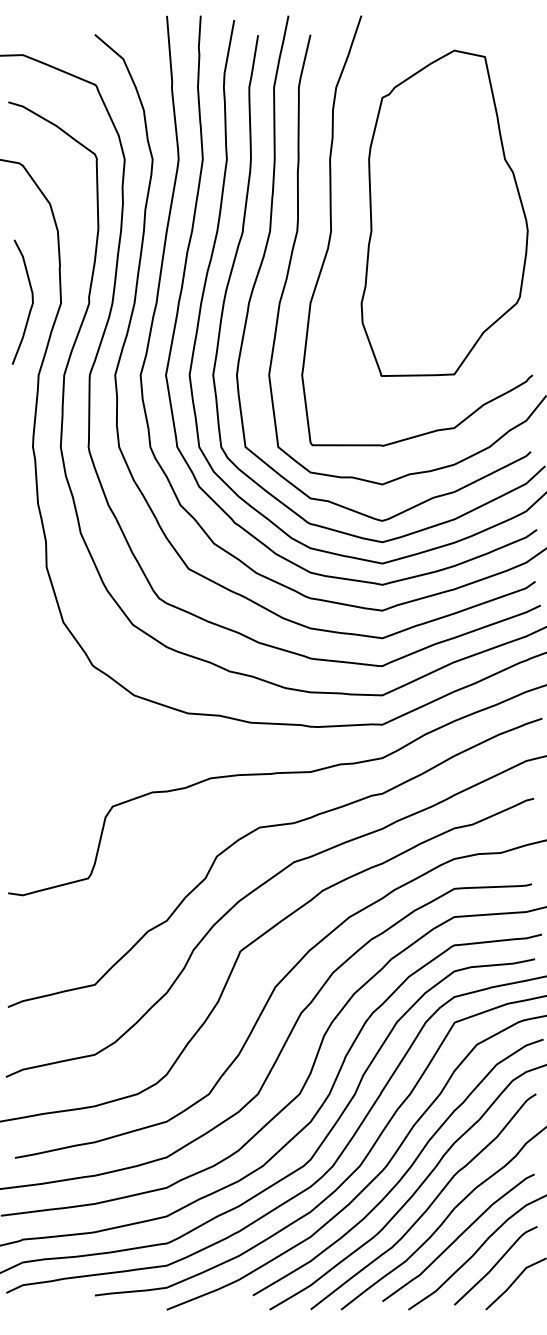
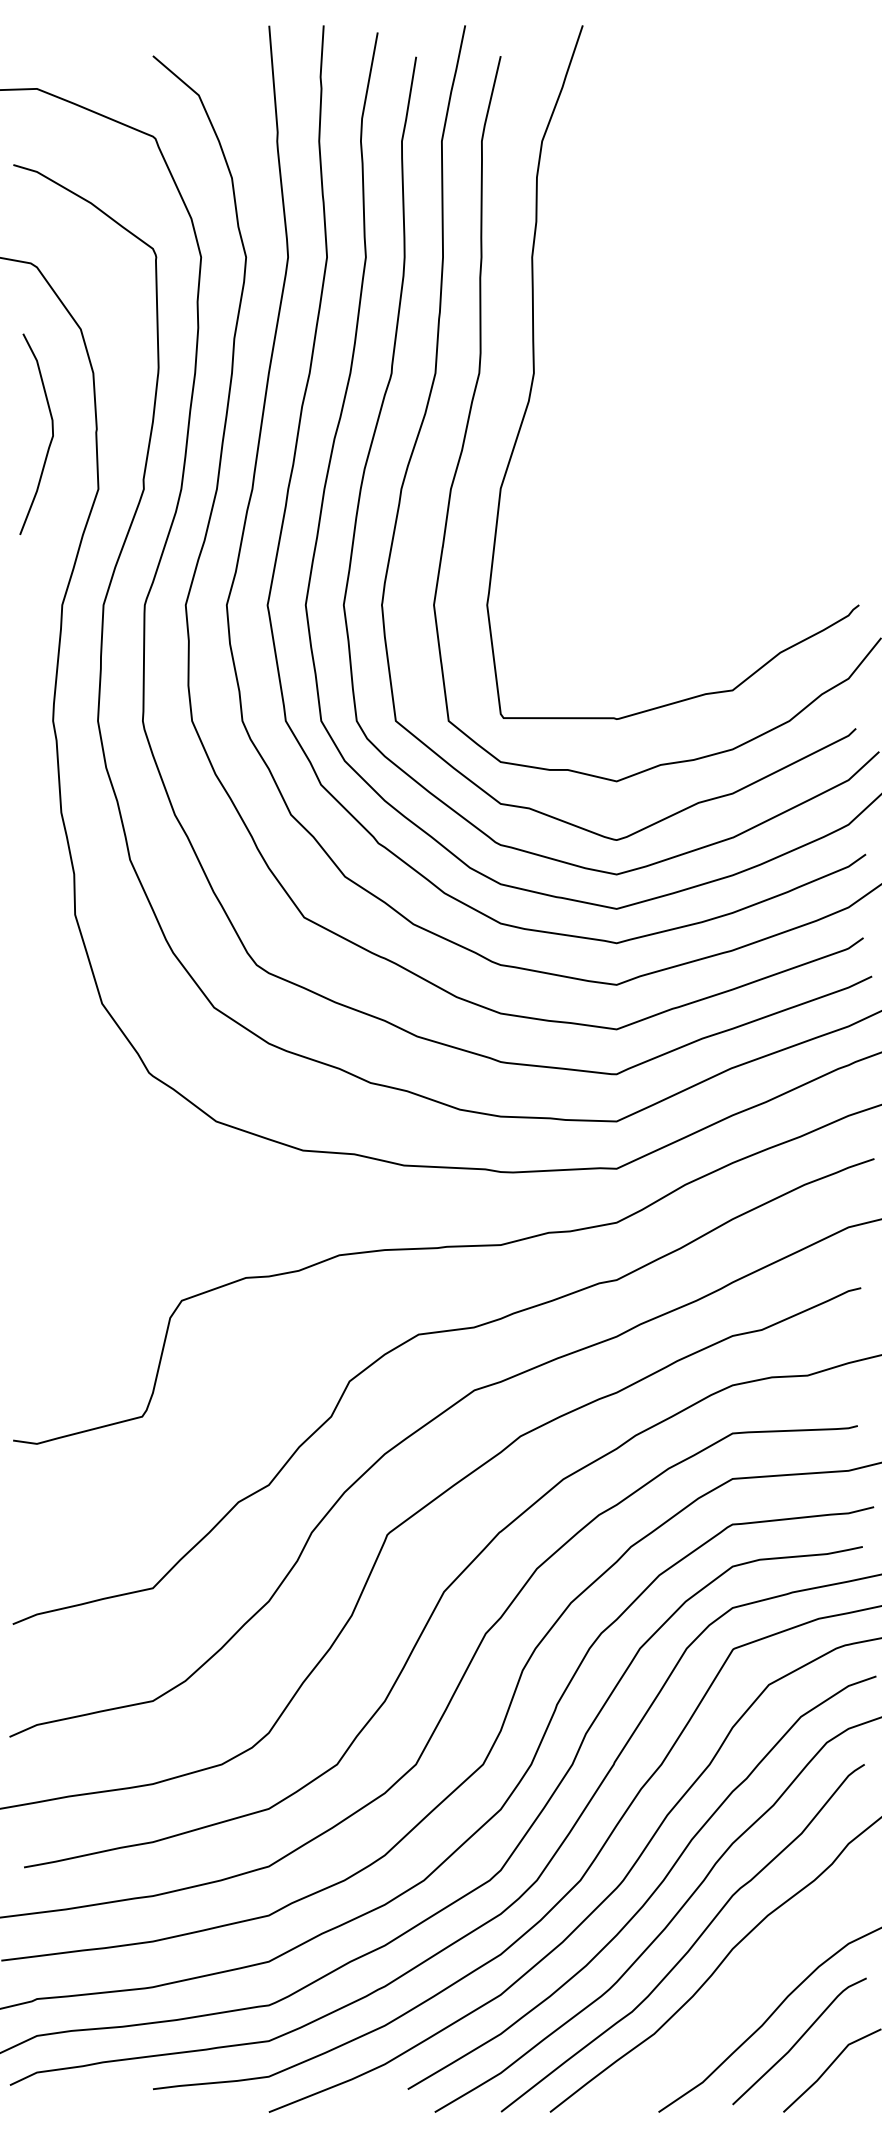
part: (444, 212) -> (716, 342), removed
curve: (31, 299) -> (50, 429), moved
curve: (458, 1237) -> (739, 1995), removed

